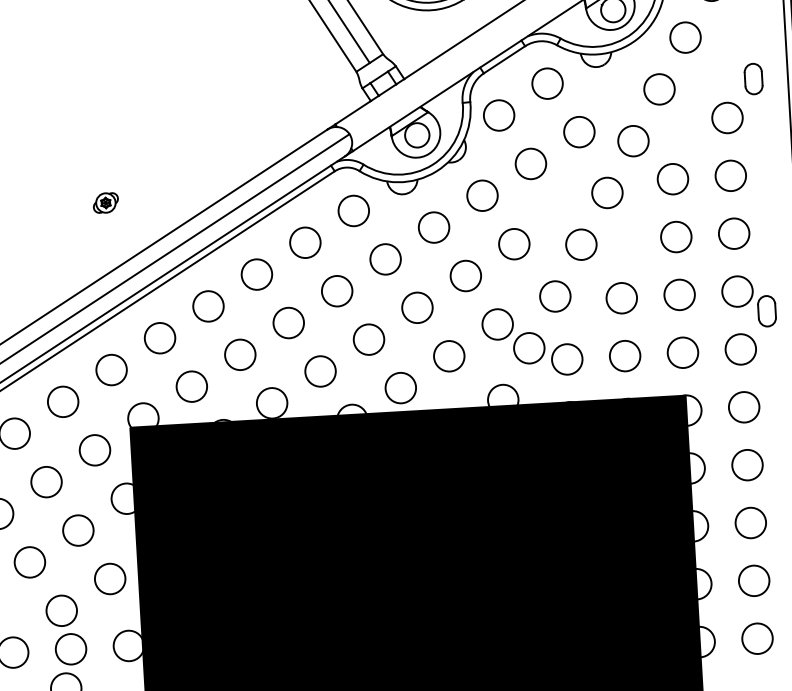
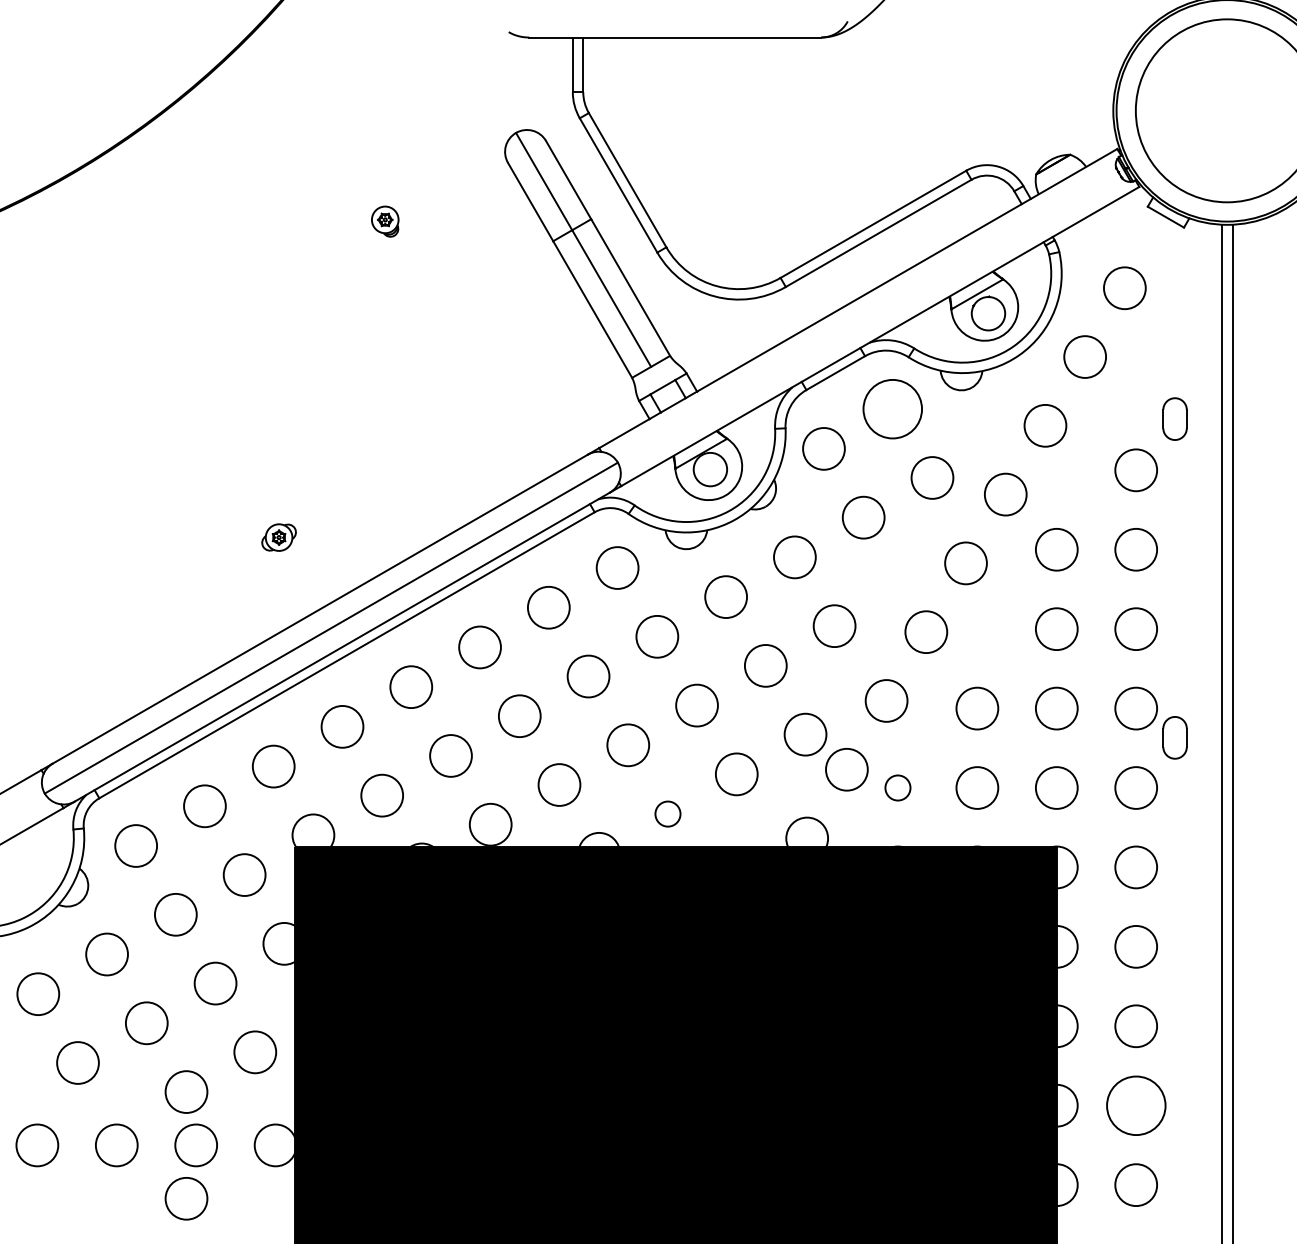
circle: (547, 83) -> (892, 409), size x1.4
circle: (566, 359) -> (897, 787), size x0.6
circle: (400, 387) -> (667, 813), size x0.6
circle: (753, 580) -> (1135, 1105), size x1.4

